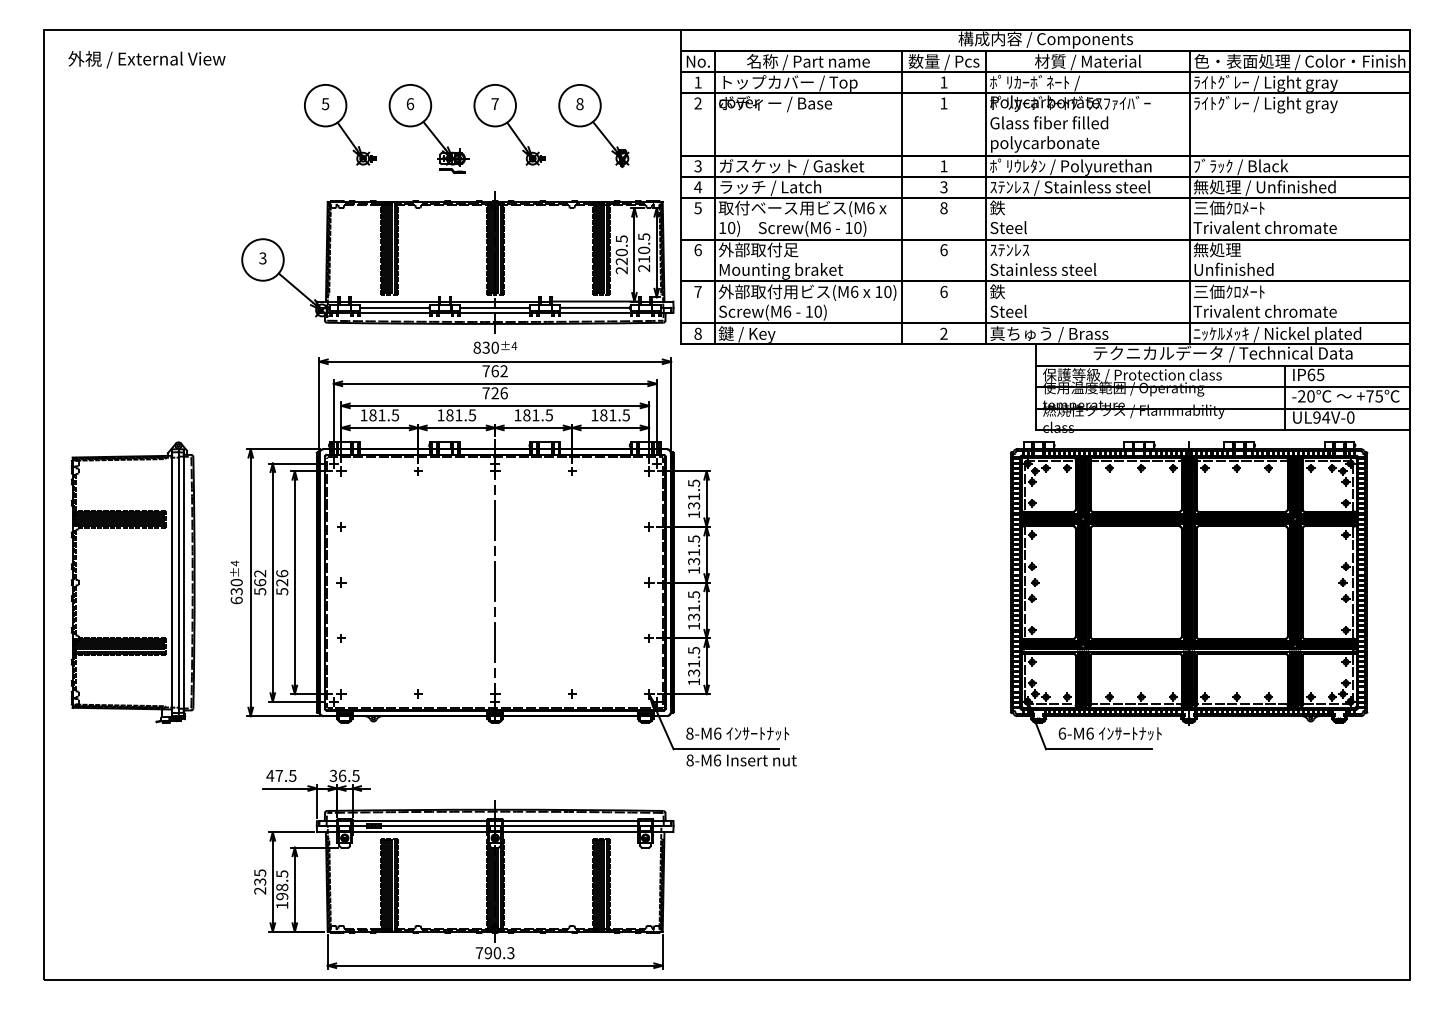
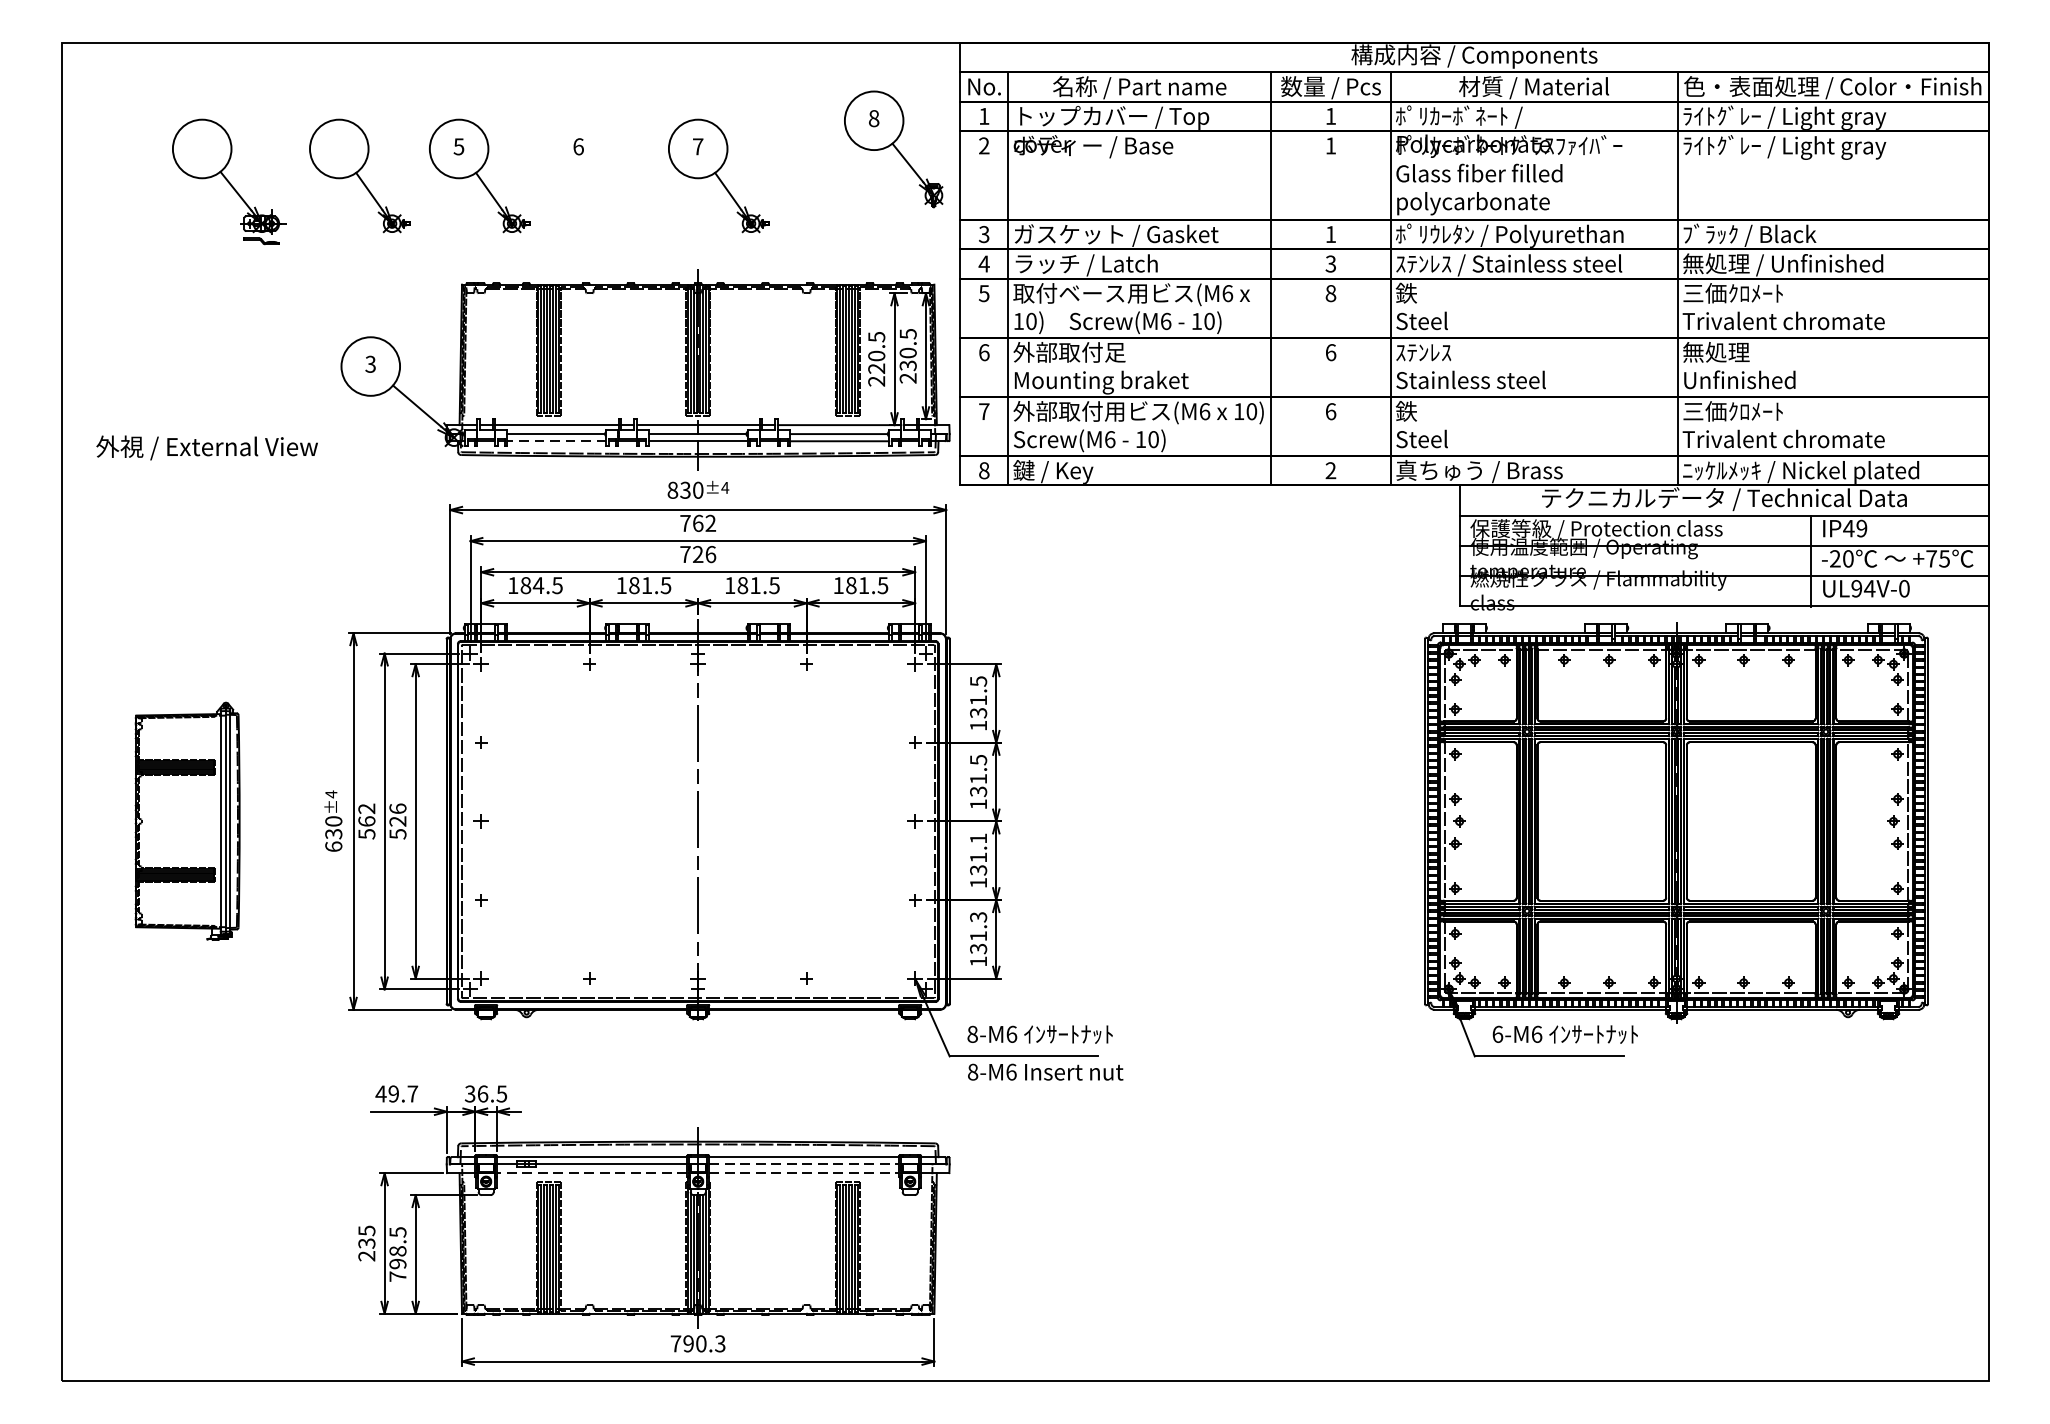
text: (146, 59) -> (206, 447), moved
part: (255, 124) -> (360, 175), added
part: (593, 126) -> (893, 150), moved
part: (428, 129) -> (227, 182), moved
text: (644, 259) -> (908, 365), 210.5 -> 230.5
line: (394, 312) -> (556, 440), solid -> dashed
text: (1315, 374) -> (1854, 528), IP65 -> IP49
text: (381, 415) -> (537, 585), 181.5 -> 184.5
part: (132, 582) -> (186, 821), size x0.6
text: (694, 594) -> (979, 838), 131.5 -> 131.1
text: (693, 650) -> (977, 917), 131.5 -> 131.3
text: (285, 775) -> (402, 1093), 47.5 -> 49.7
line: (570, 825) -> (804, 1163), solid -> dashed
line: (419, 832) -> (591, 1173), solid -> dashed
line: (570, 832) -> (804, 1173), solid -> dashed
text: (282, 905) -> (398, 1276), 198.5 -> 798.5

